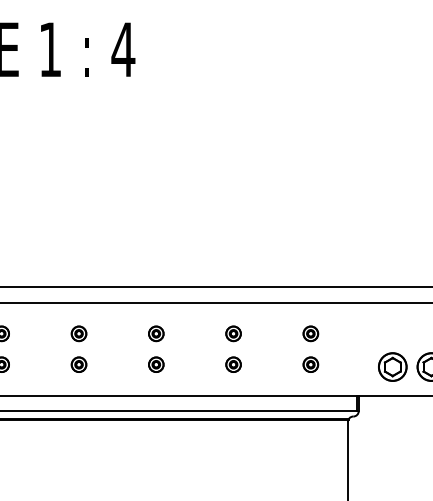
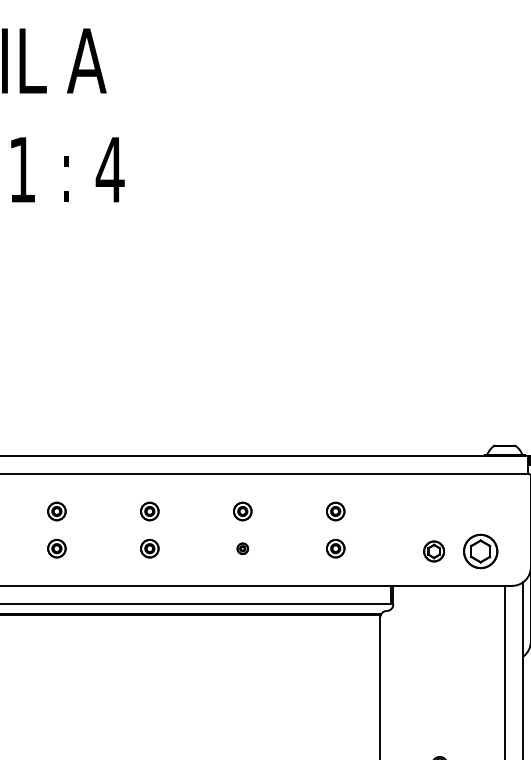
part: (233, 364) -> (242, 548), size x0.6
part: (392, 367) -> (433, 551), size x0.6

